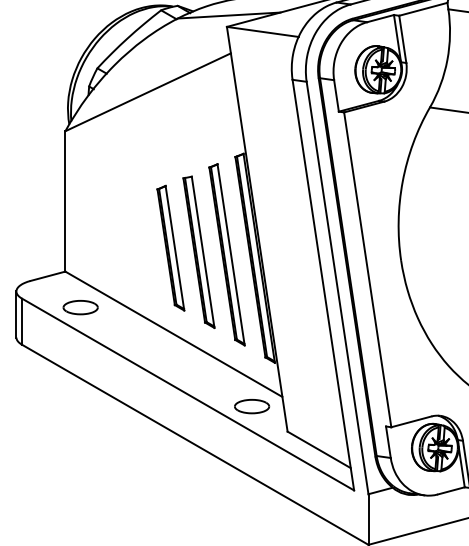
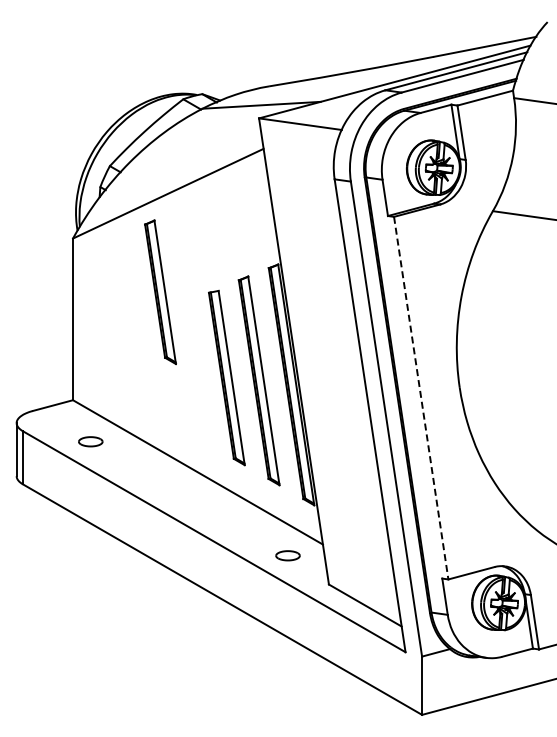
part: (170, 248) -> (160, 292), moved
line: (367, 270) -> (421, 398), solid -> dashed
part: (80, 307) -> (90, 441), size x0.6
part: (251, 406) -> (287, 555), size x0.6

